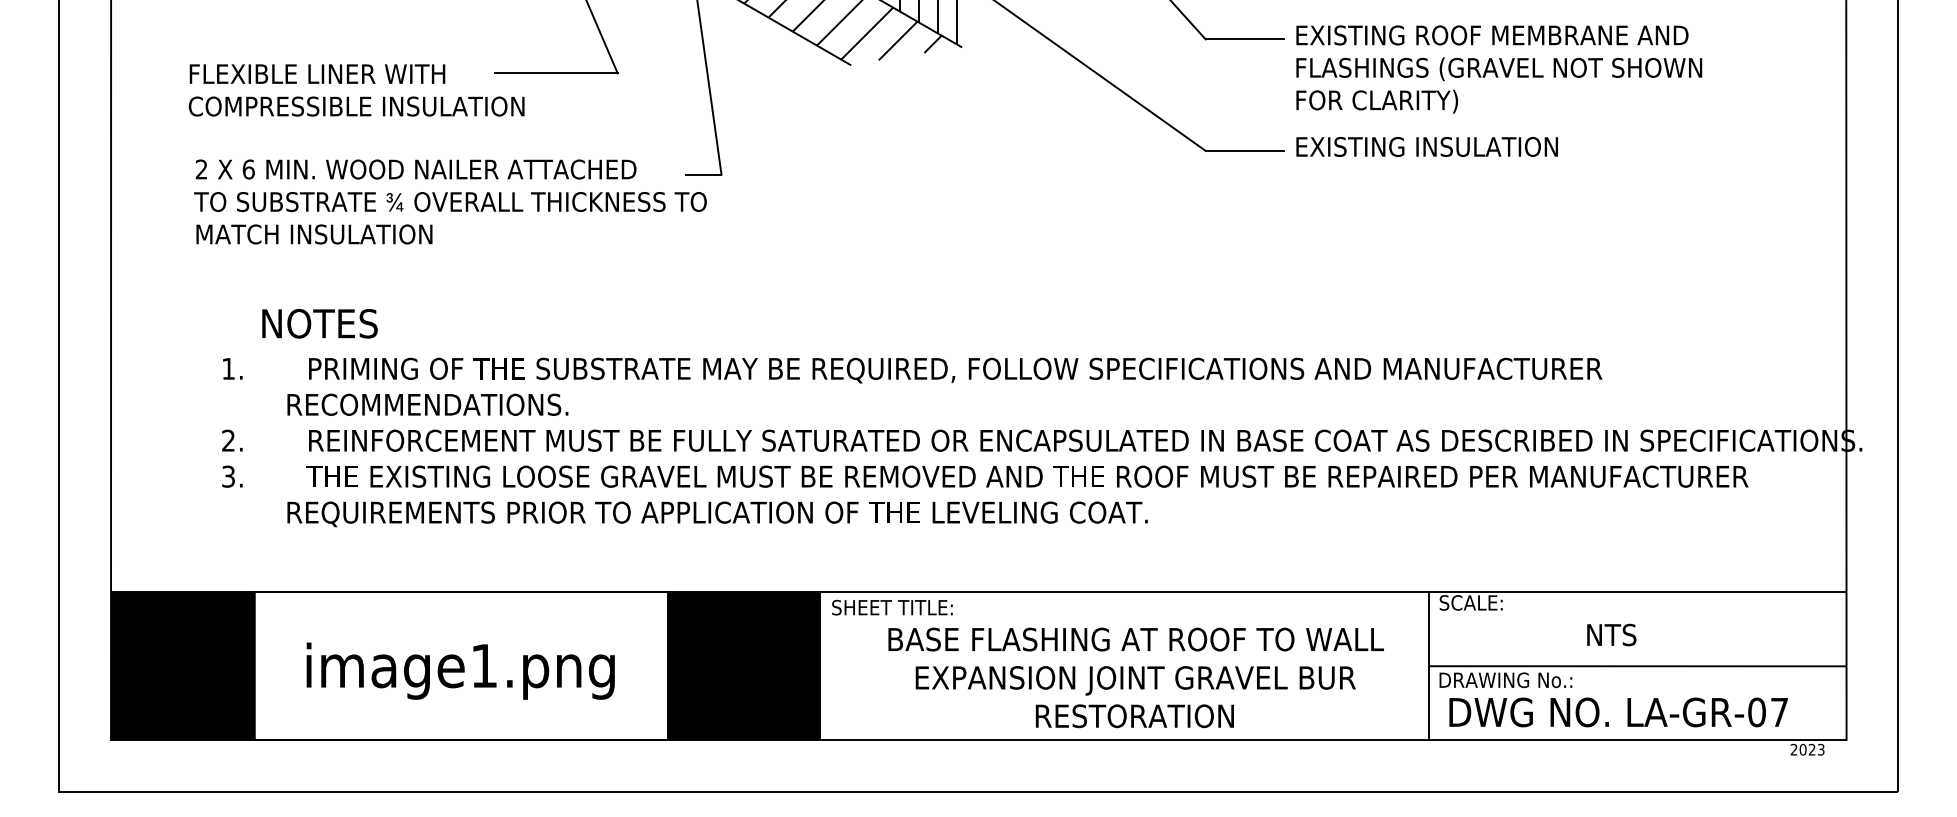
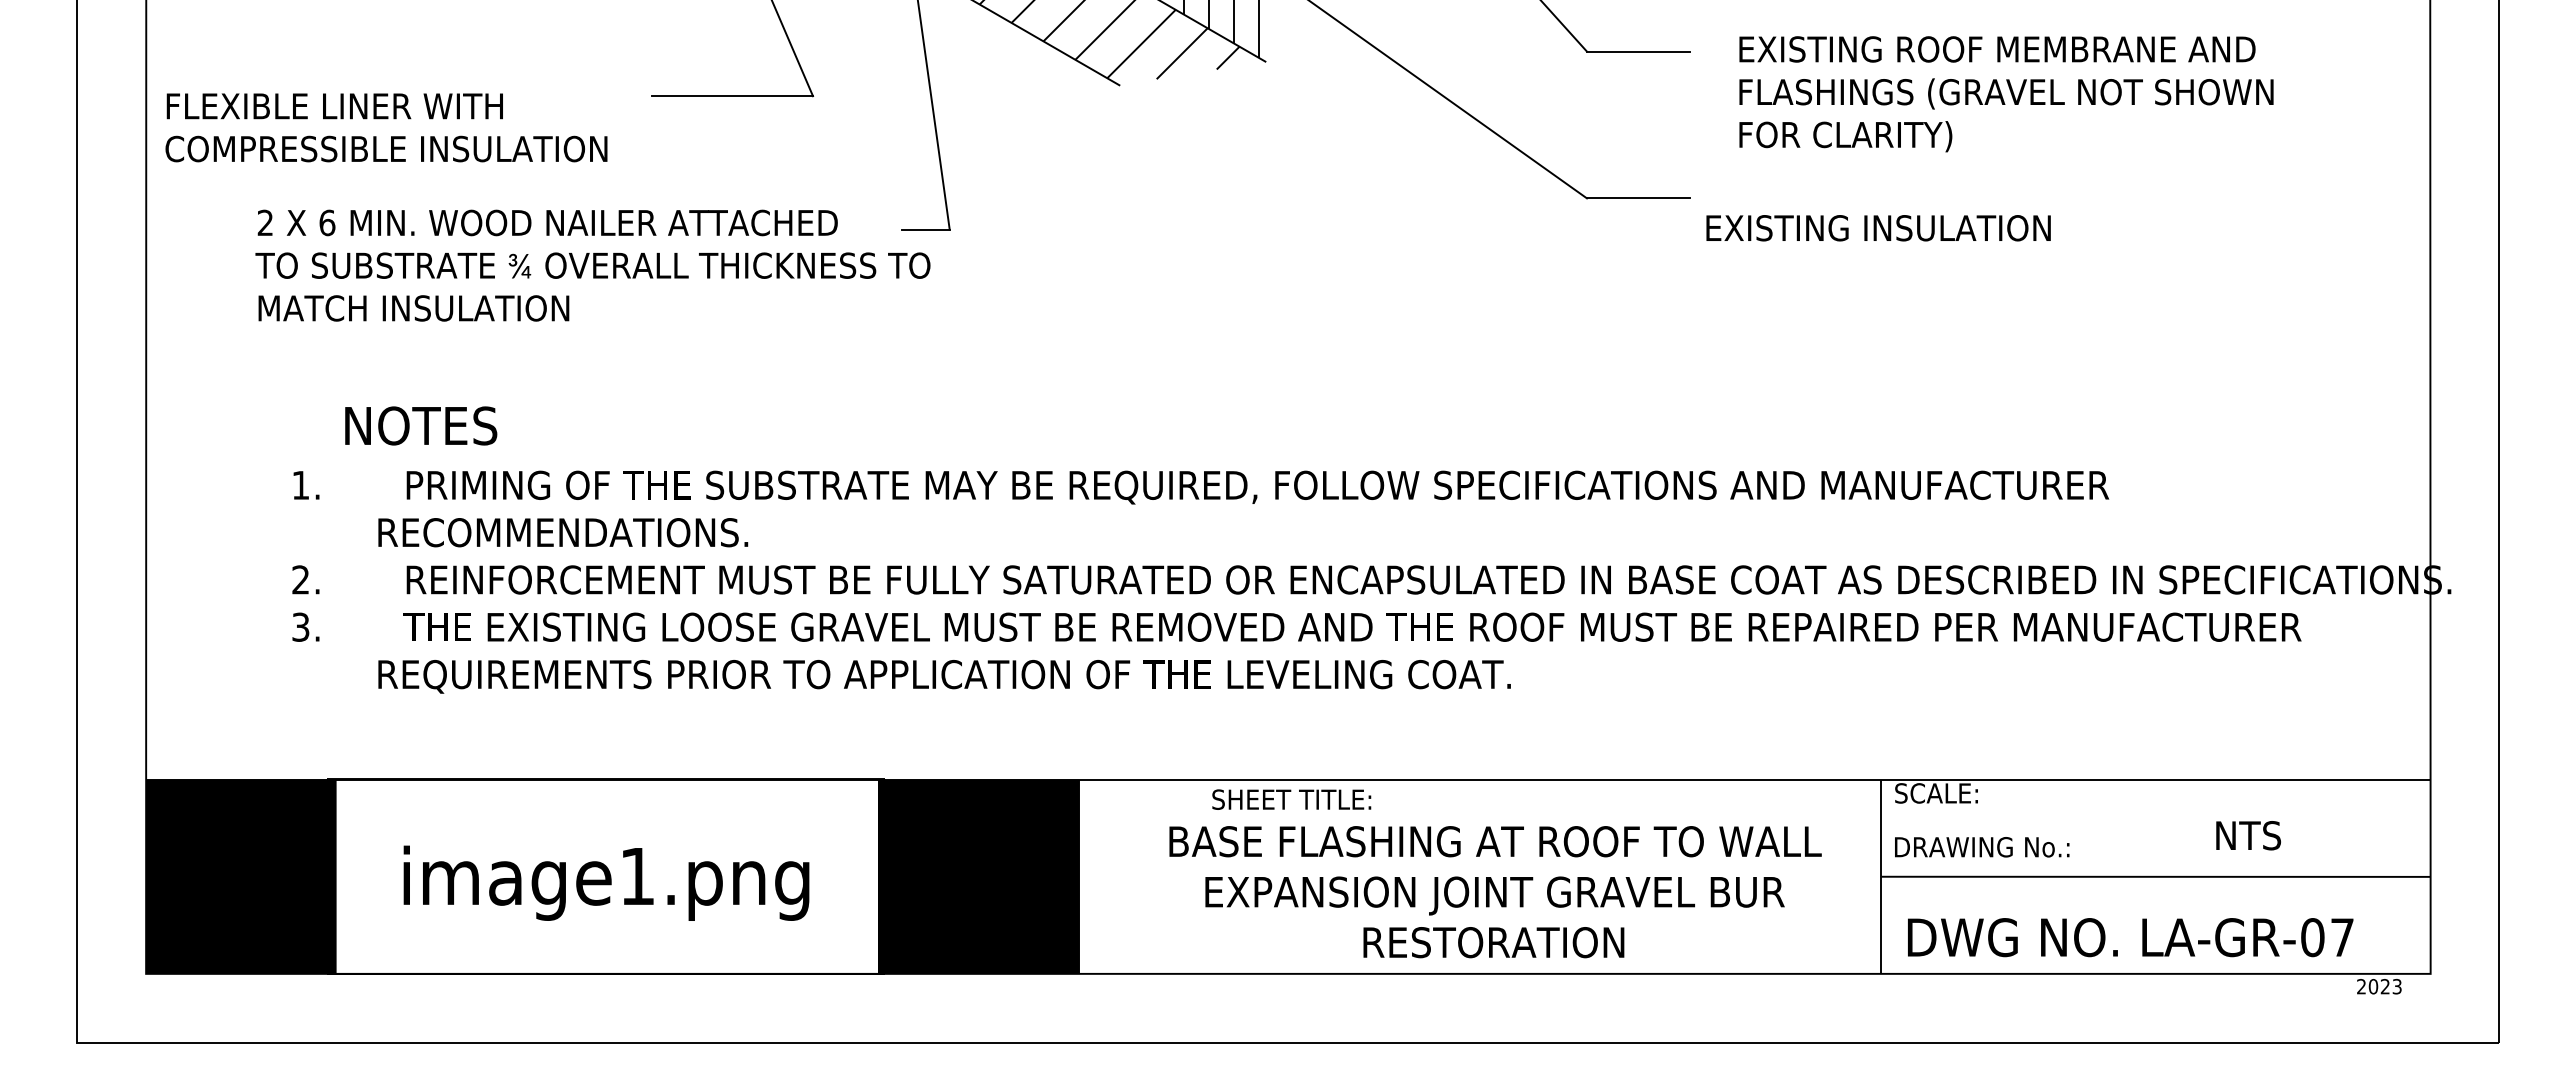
text: (1499, 69) -> (2006, 94), moved
text: (356, 90) -> (386, 127), moved
text: (1427, 147) -> (1878, 228), moved
text: (892, 607) -> (1291, 799), moved
text: (1611, 634) -> (2248, 835), moved
text: (1506, 680) -> (1982, 847), moved

